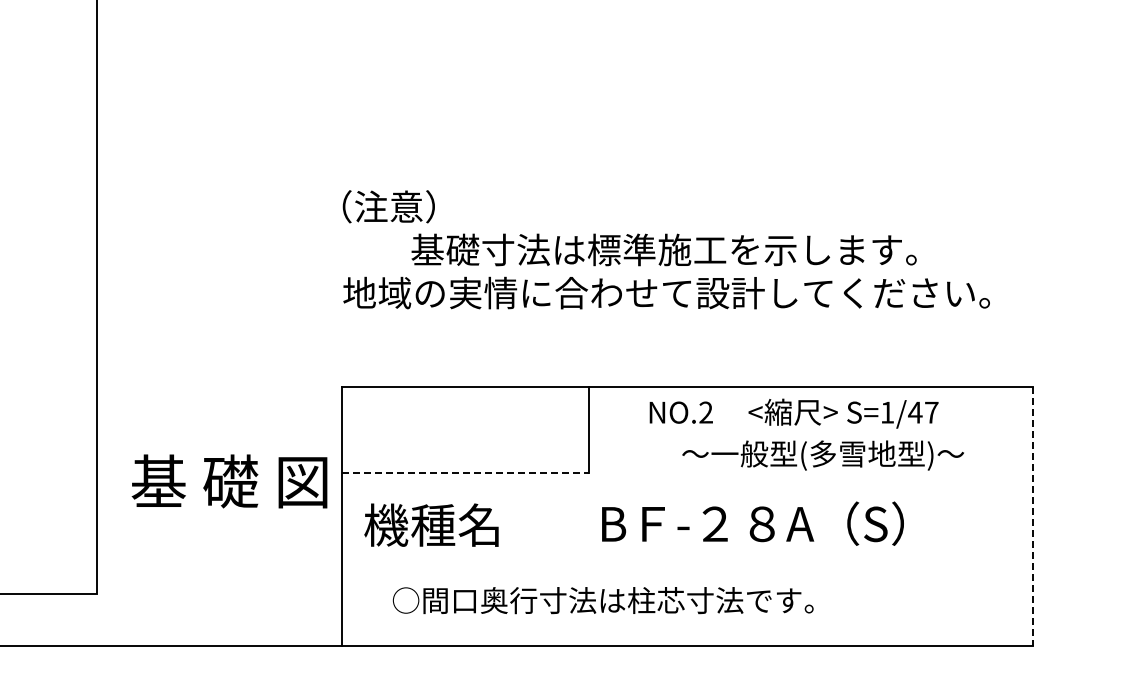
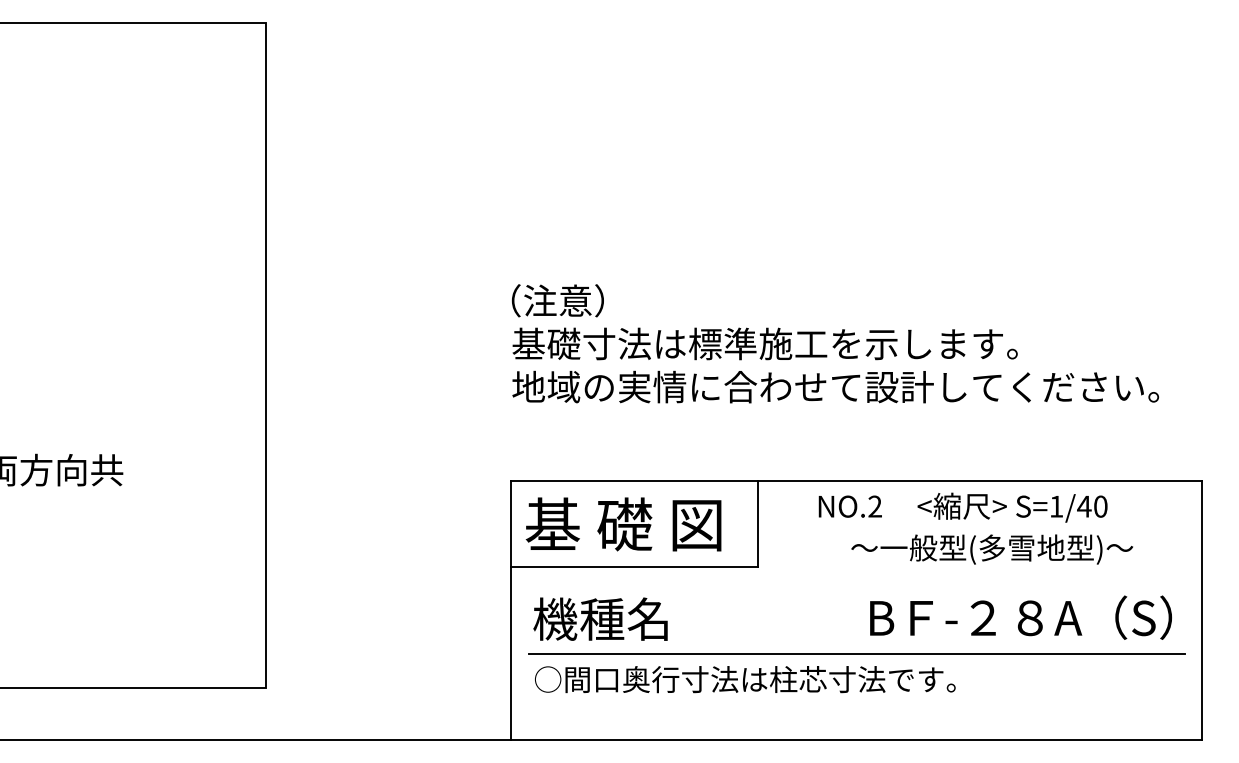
text: (663, 249) -> (764, 343), moved
text: (931, 412) -> (1100, 506), S=1/47 -> S=1/40
line: (466, 473) -> (635, 567), dashed -> solid
text: (229, 481) -> (623, 524), moved
line: (1032, 517) -> (1201, 611), dashed -> solid
text: (752, 523) -> (1020, 617), moved
line: (687, 559) -> (856, 653), added
text: (603, 600) -> (745, 679), moved

